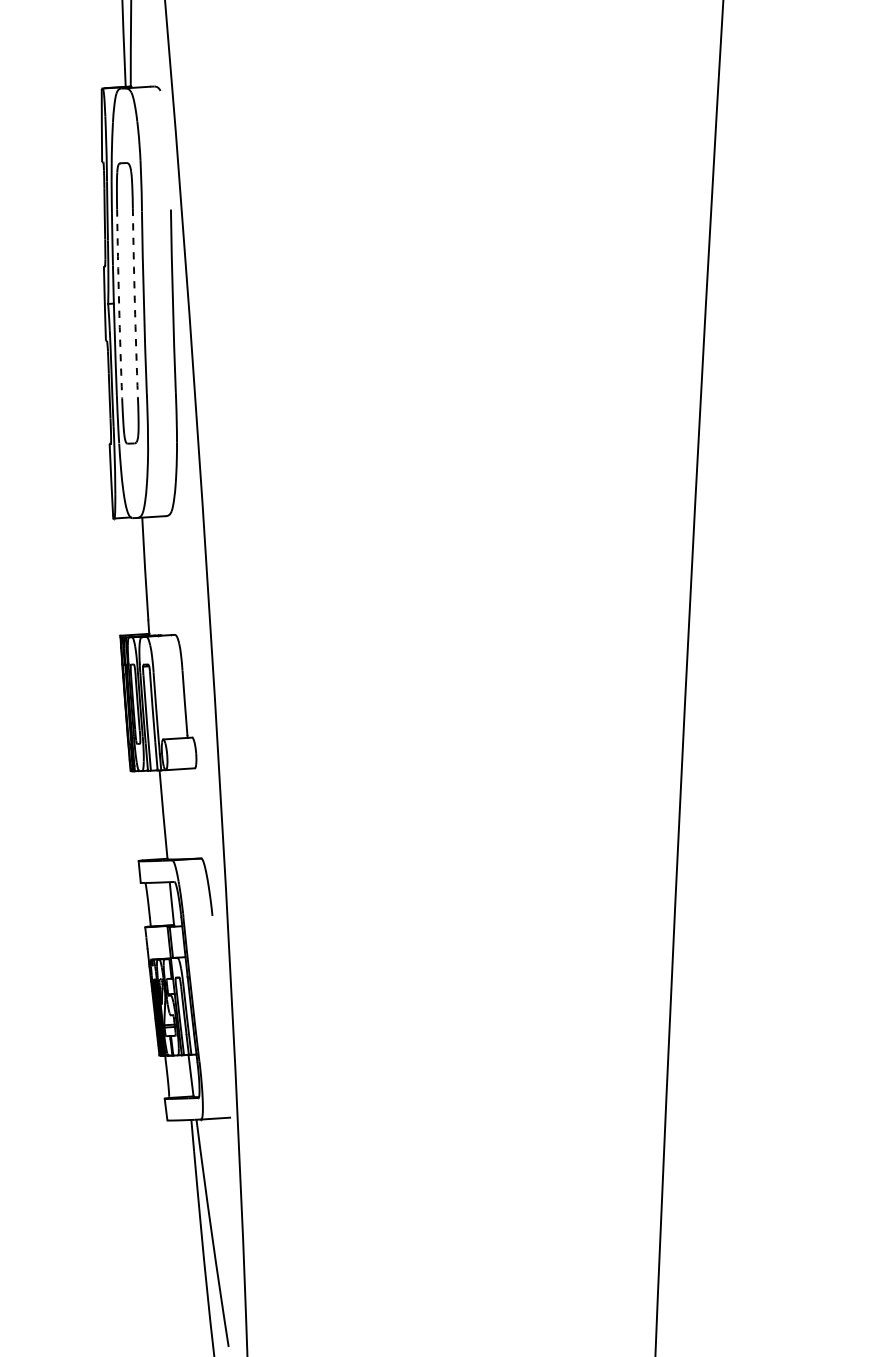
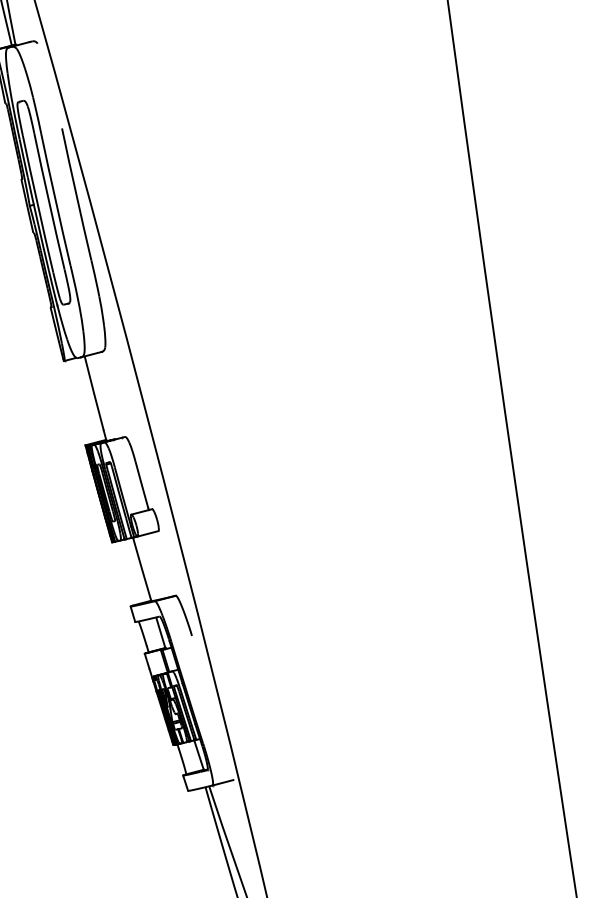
arc: (119, 303) -> (37, 203), dashed -> solid
arc: (134, 303) -> (48, 201), dashed -> solid

